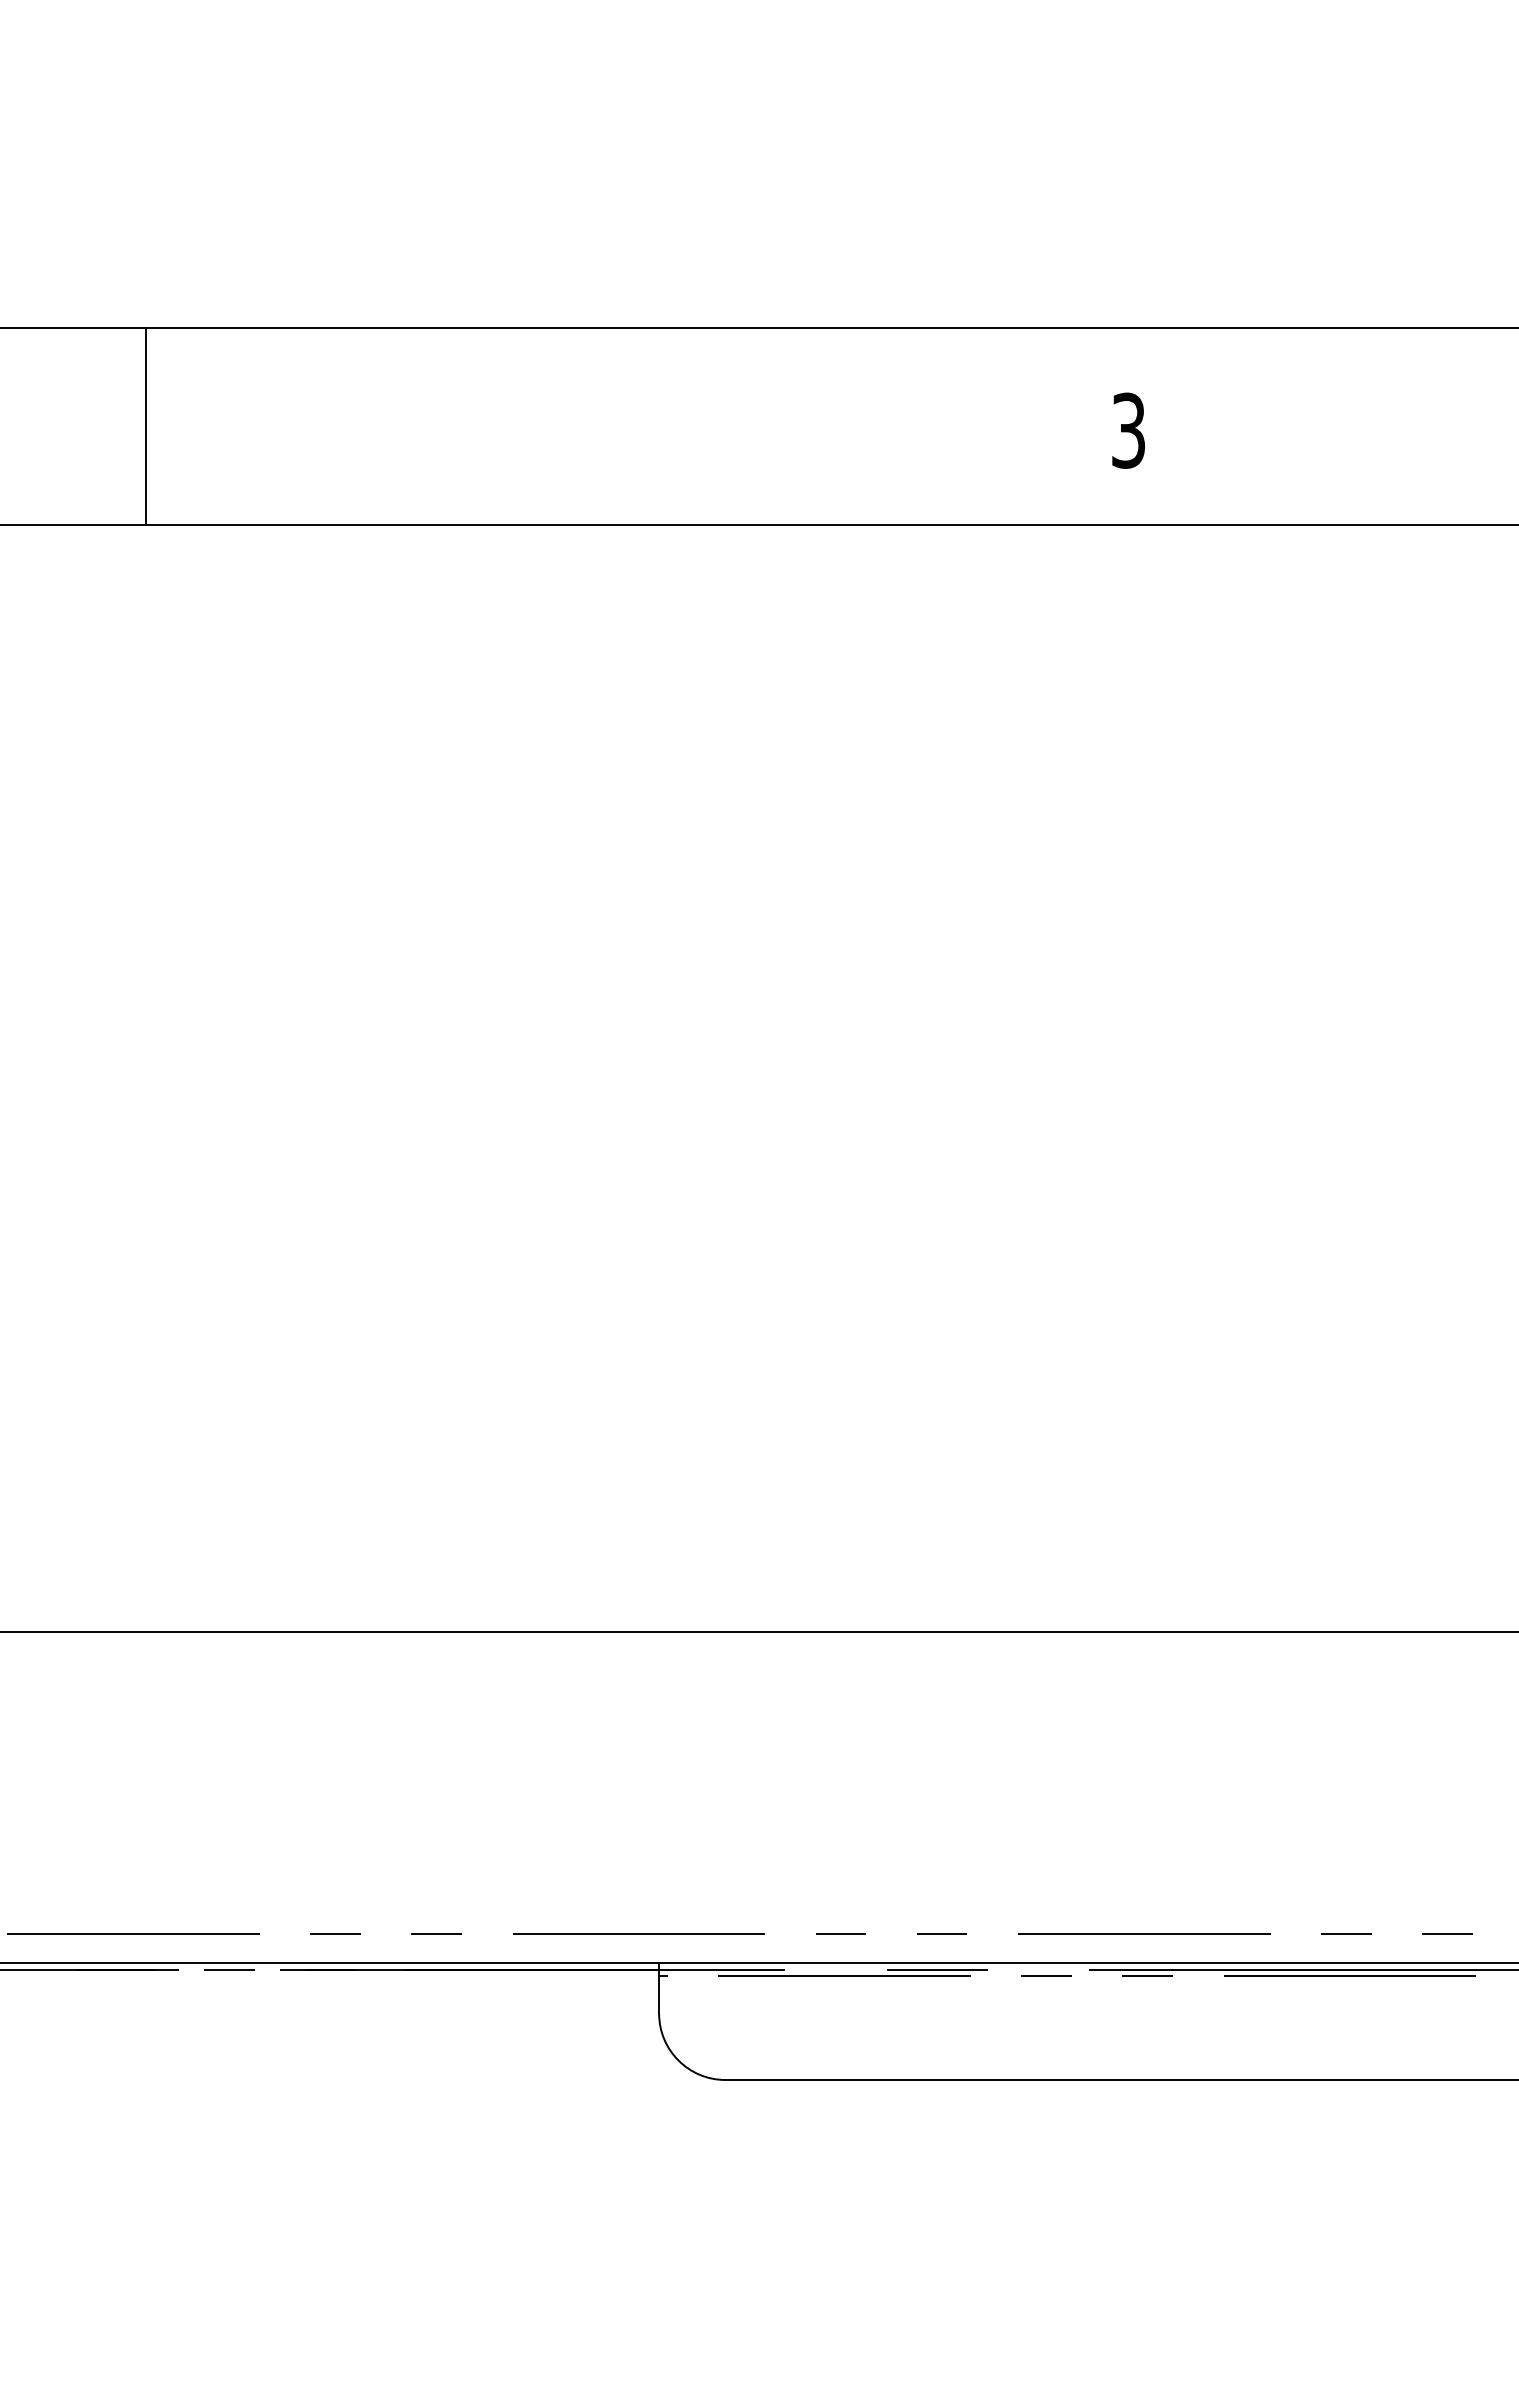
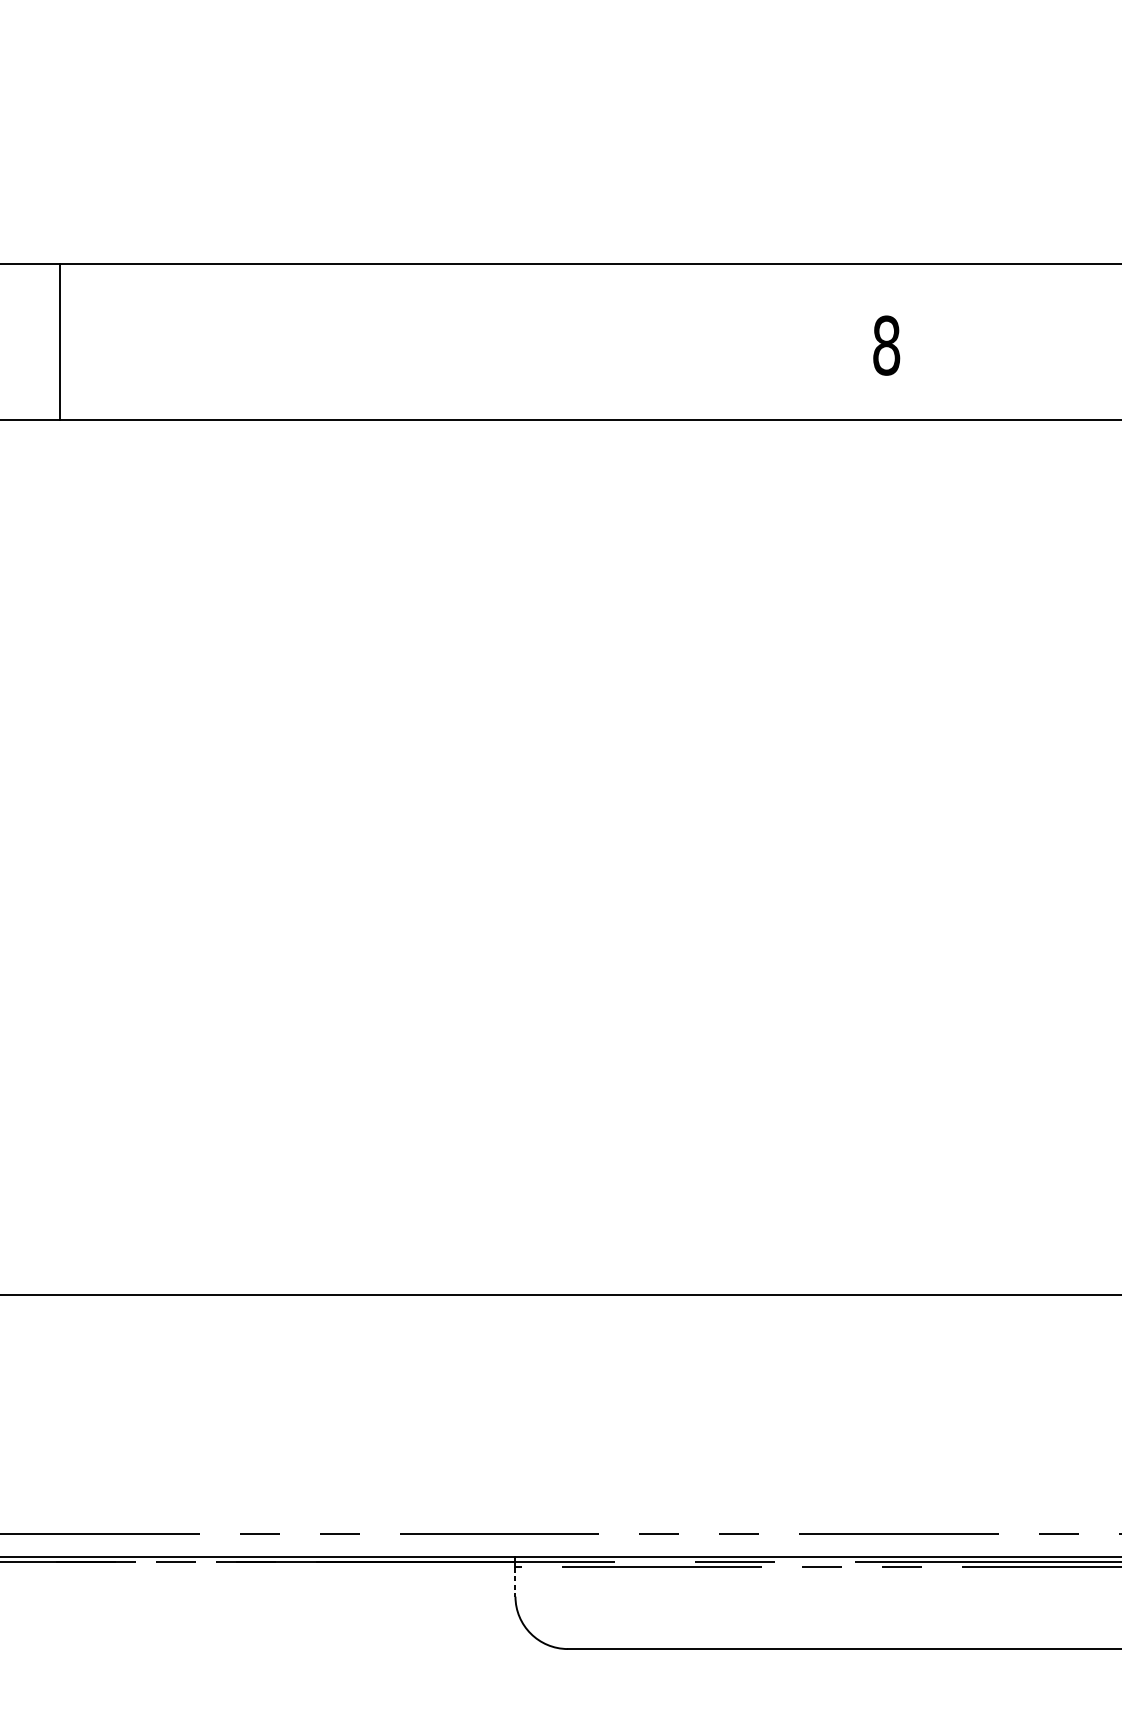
line: (146, 426) -> (59, 342), moved
text: (1128, 430) -> (886, 345), 3 -> 8
line: (659, 1995) -> (515, 1582), solid -> dashed

